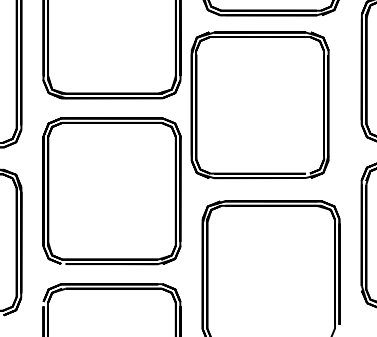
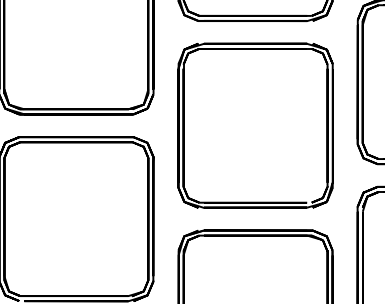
part: (259, 105) -> (254, 125), moved

